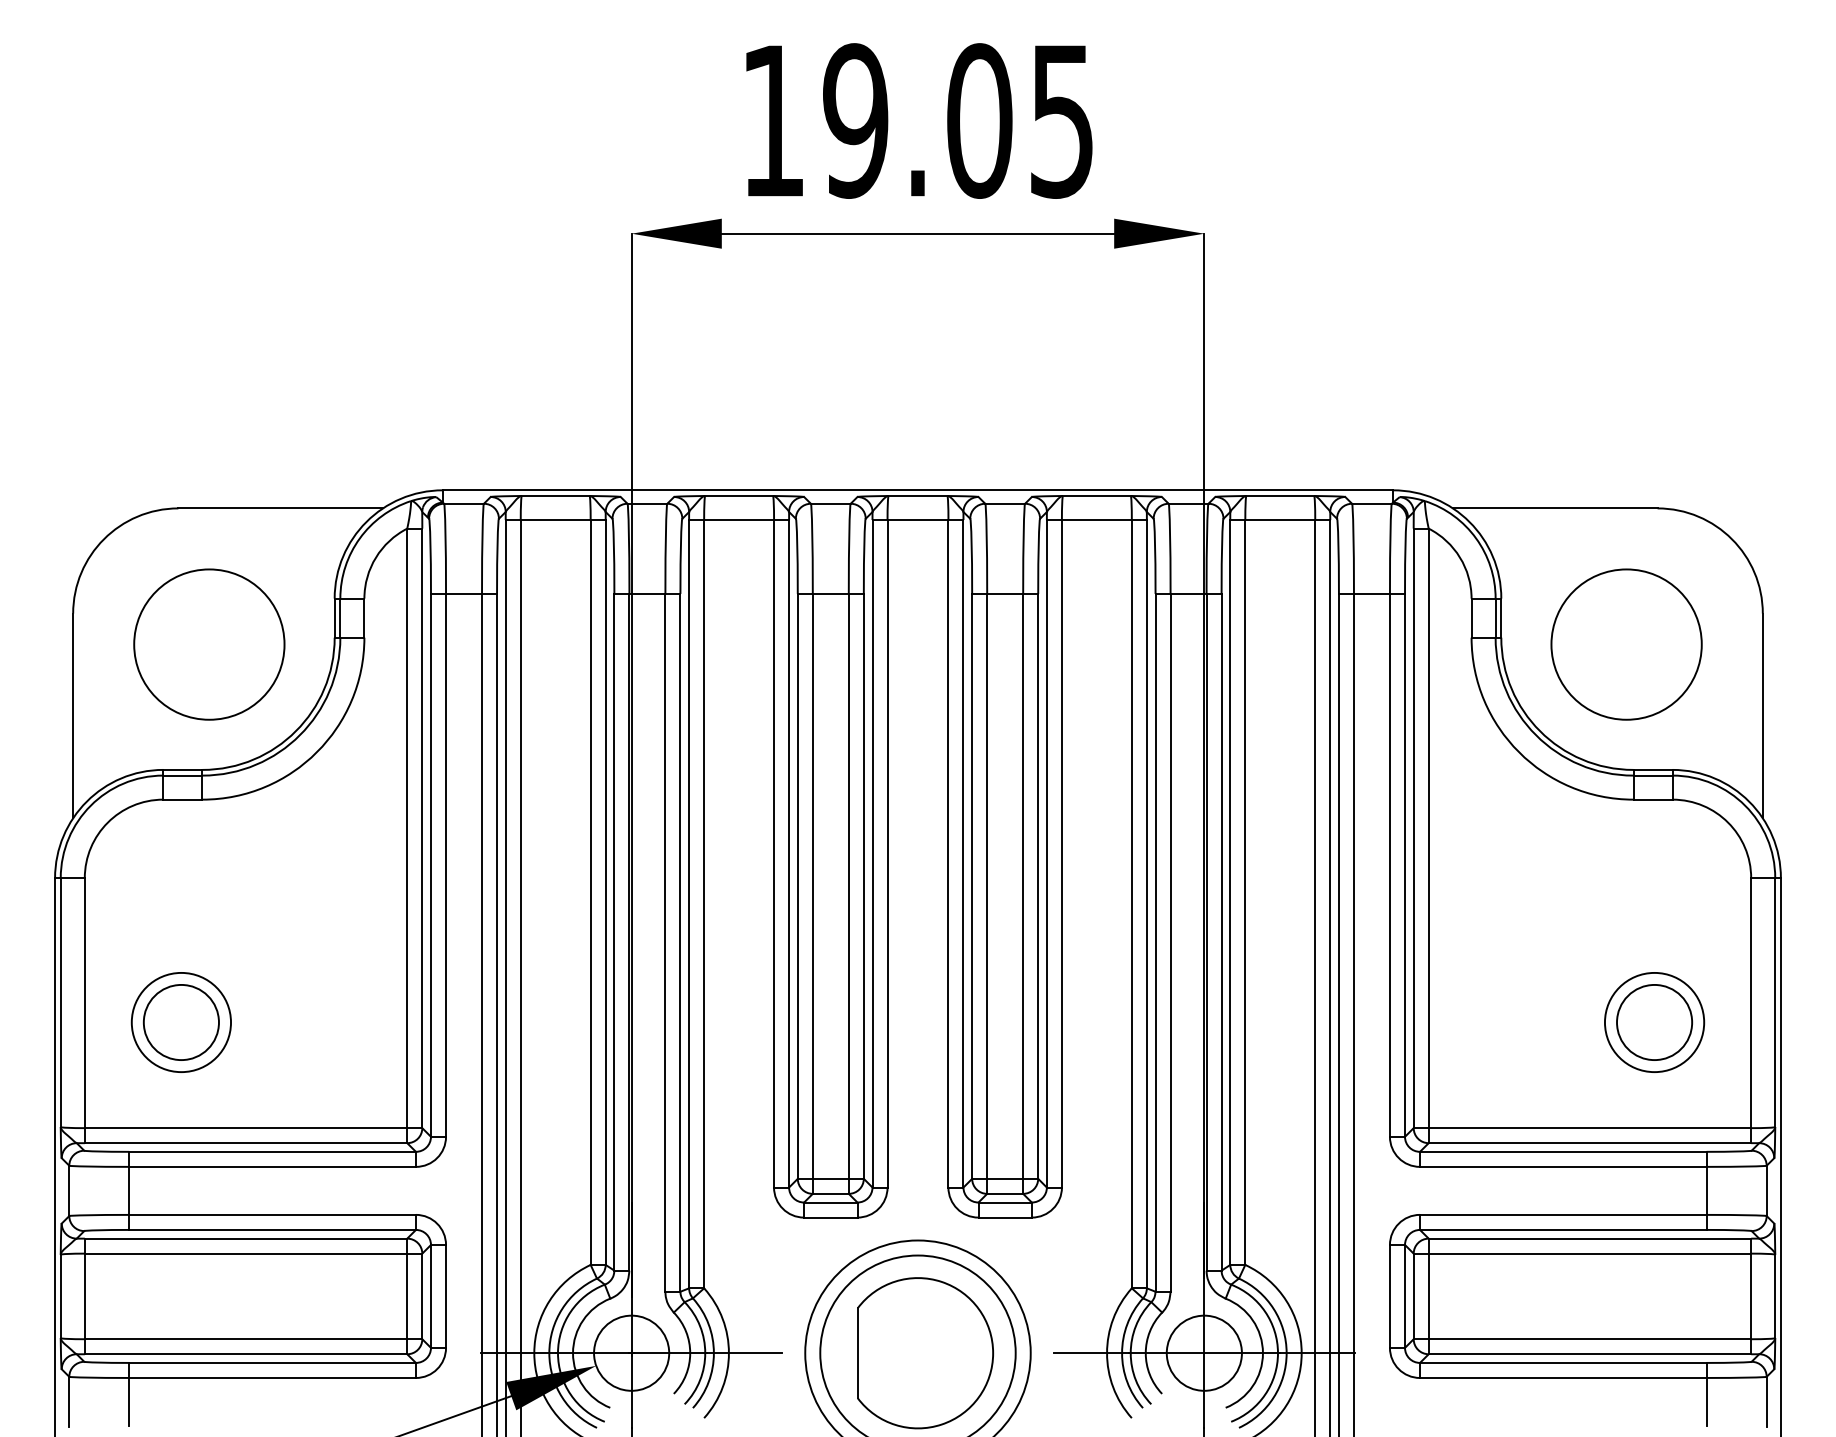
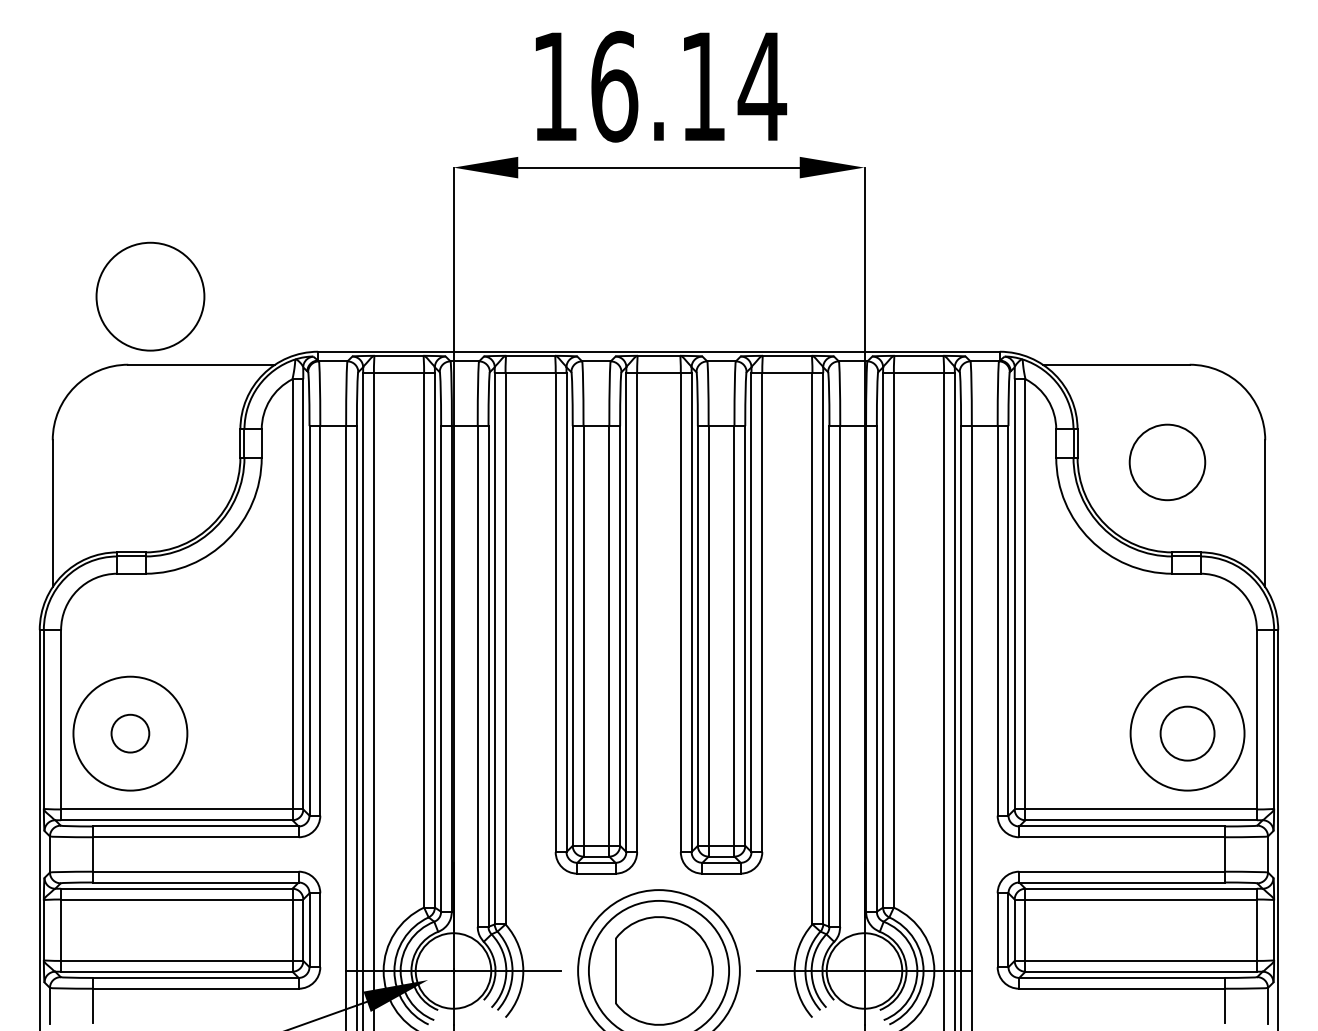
text: (959, 120) -> (688, 86), 19.05 -> 16.14
circle: (209, 644) -> (150, 296), moved
circle: (1626, 644) -> (1167, 462), size x0.7
circle: (180, 1022) -> (129, 733), size x0.7
circle: (181, 1022) -> (130, 733), size x1.6
circle: (1654, 1022) -> (1187, 733), size x1.6
circle: (631, 1352) -> (453, 970), size x1.4
circle: (1203, 1352) -> (863, 970), size x1.4

